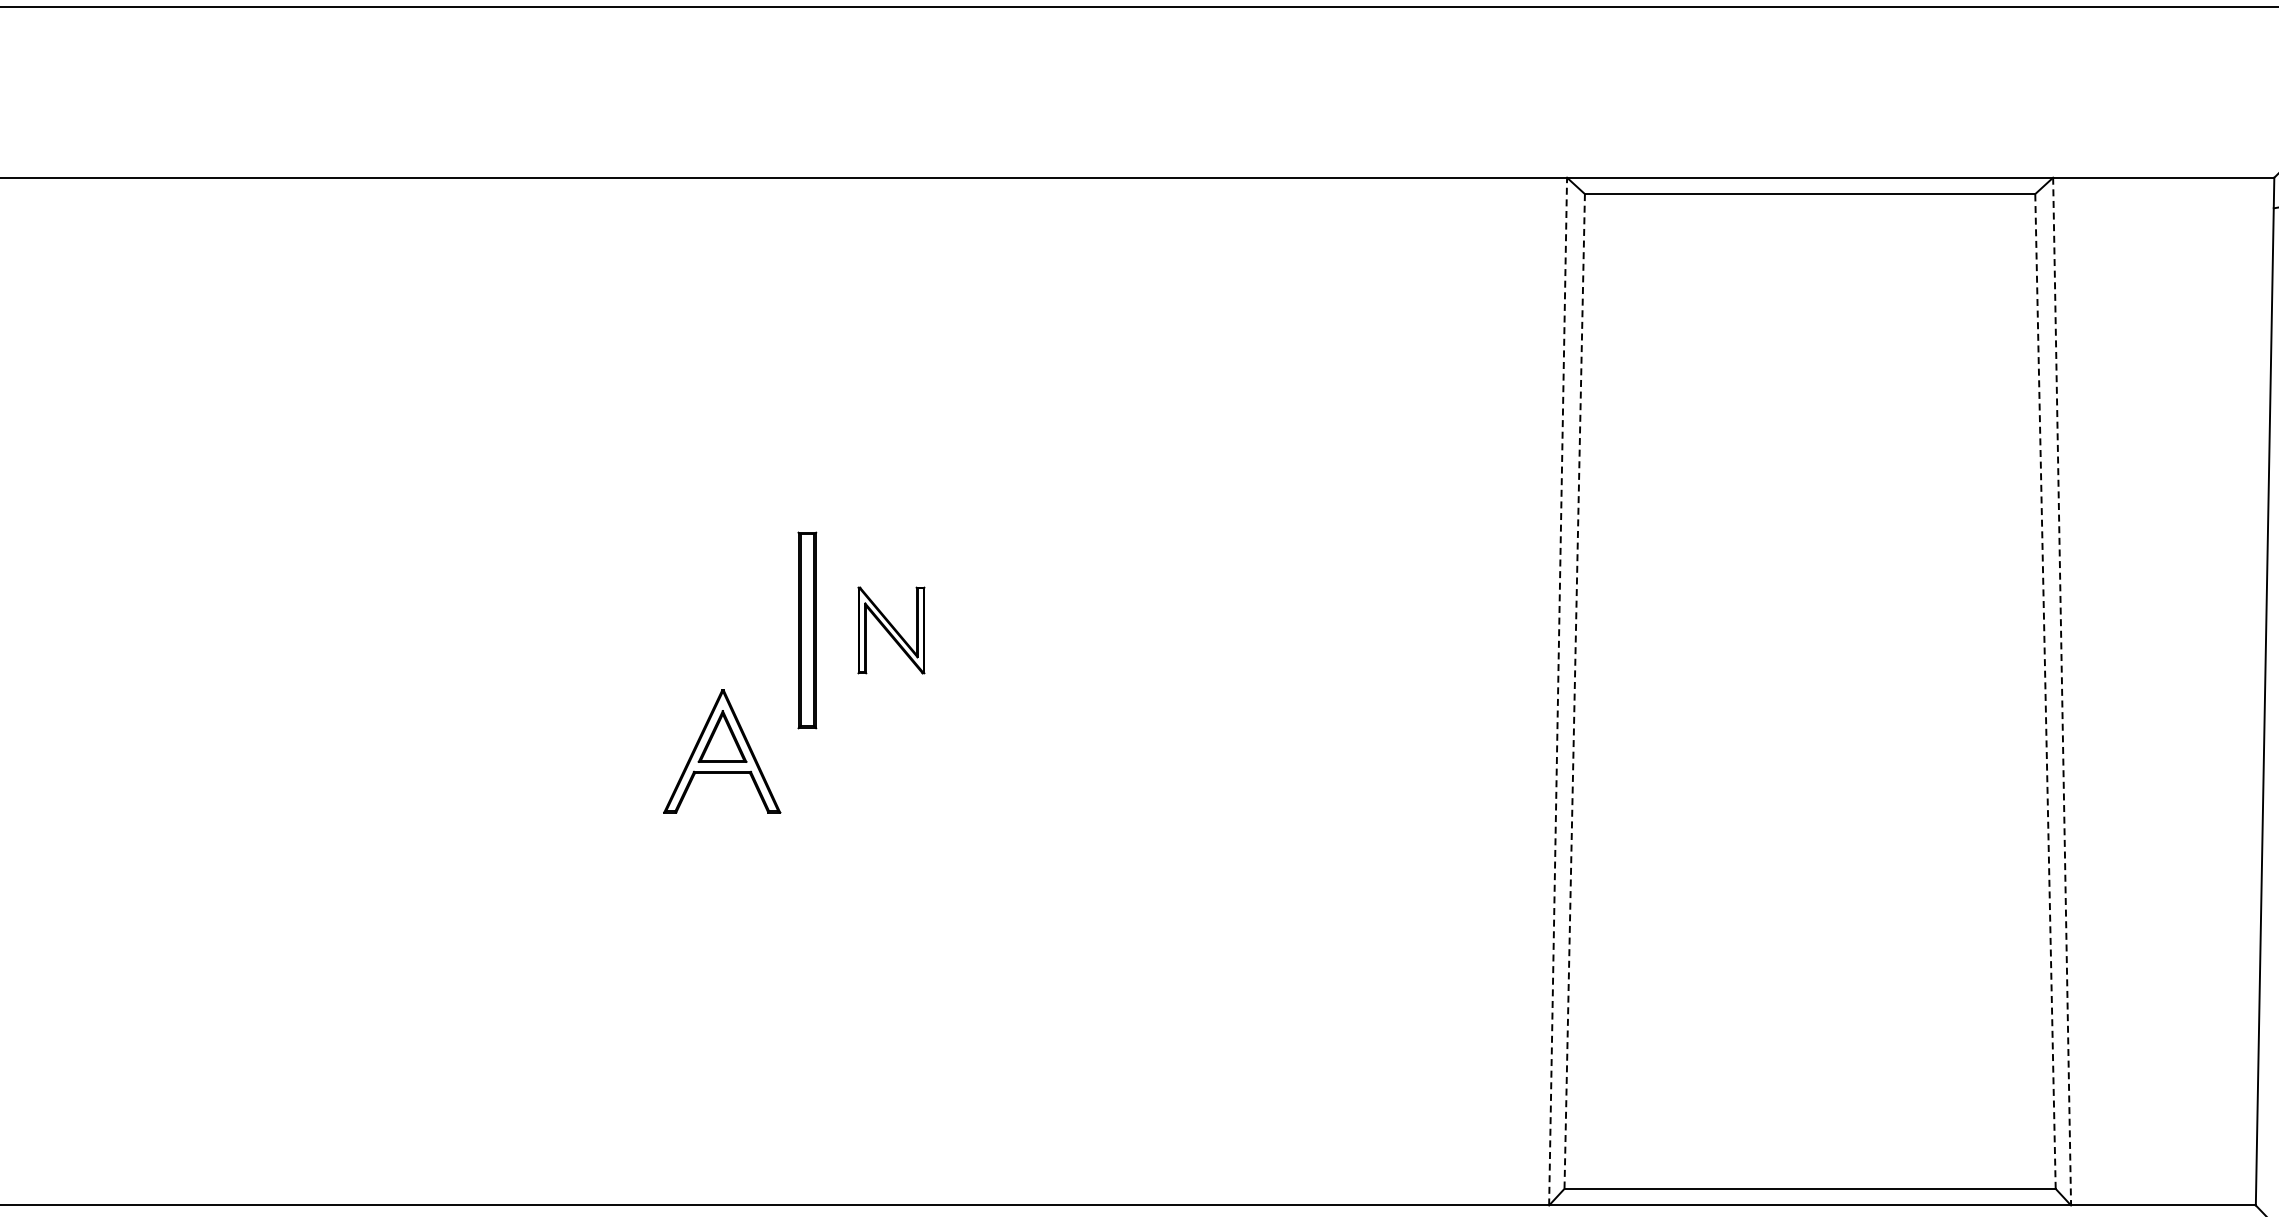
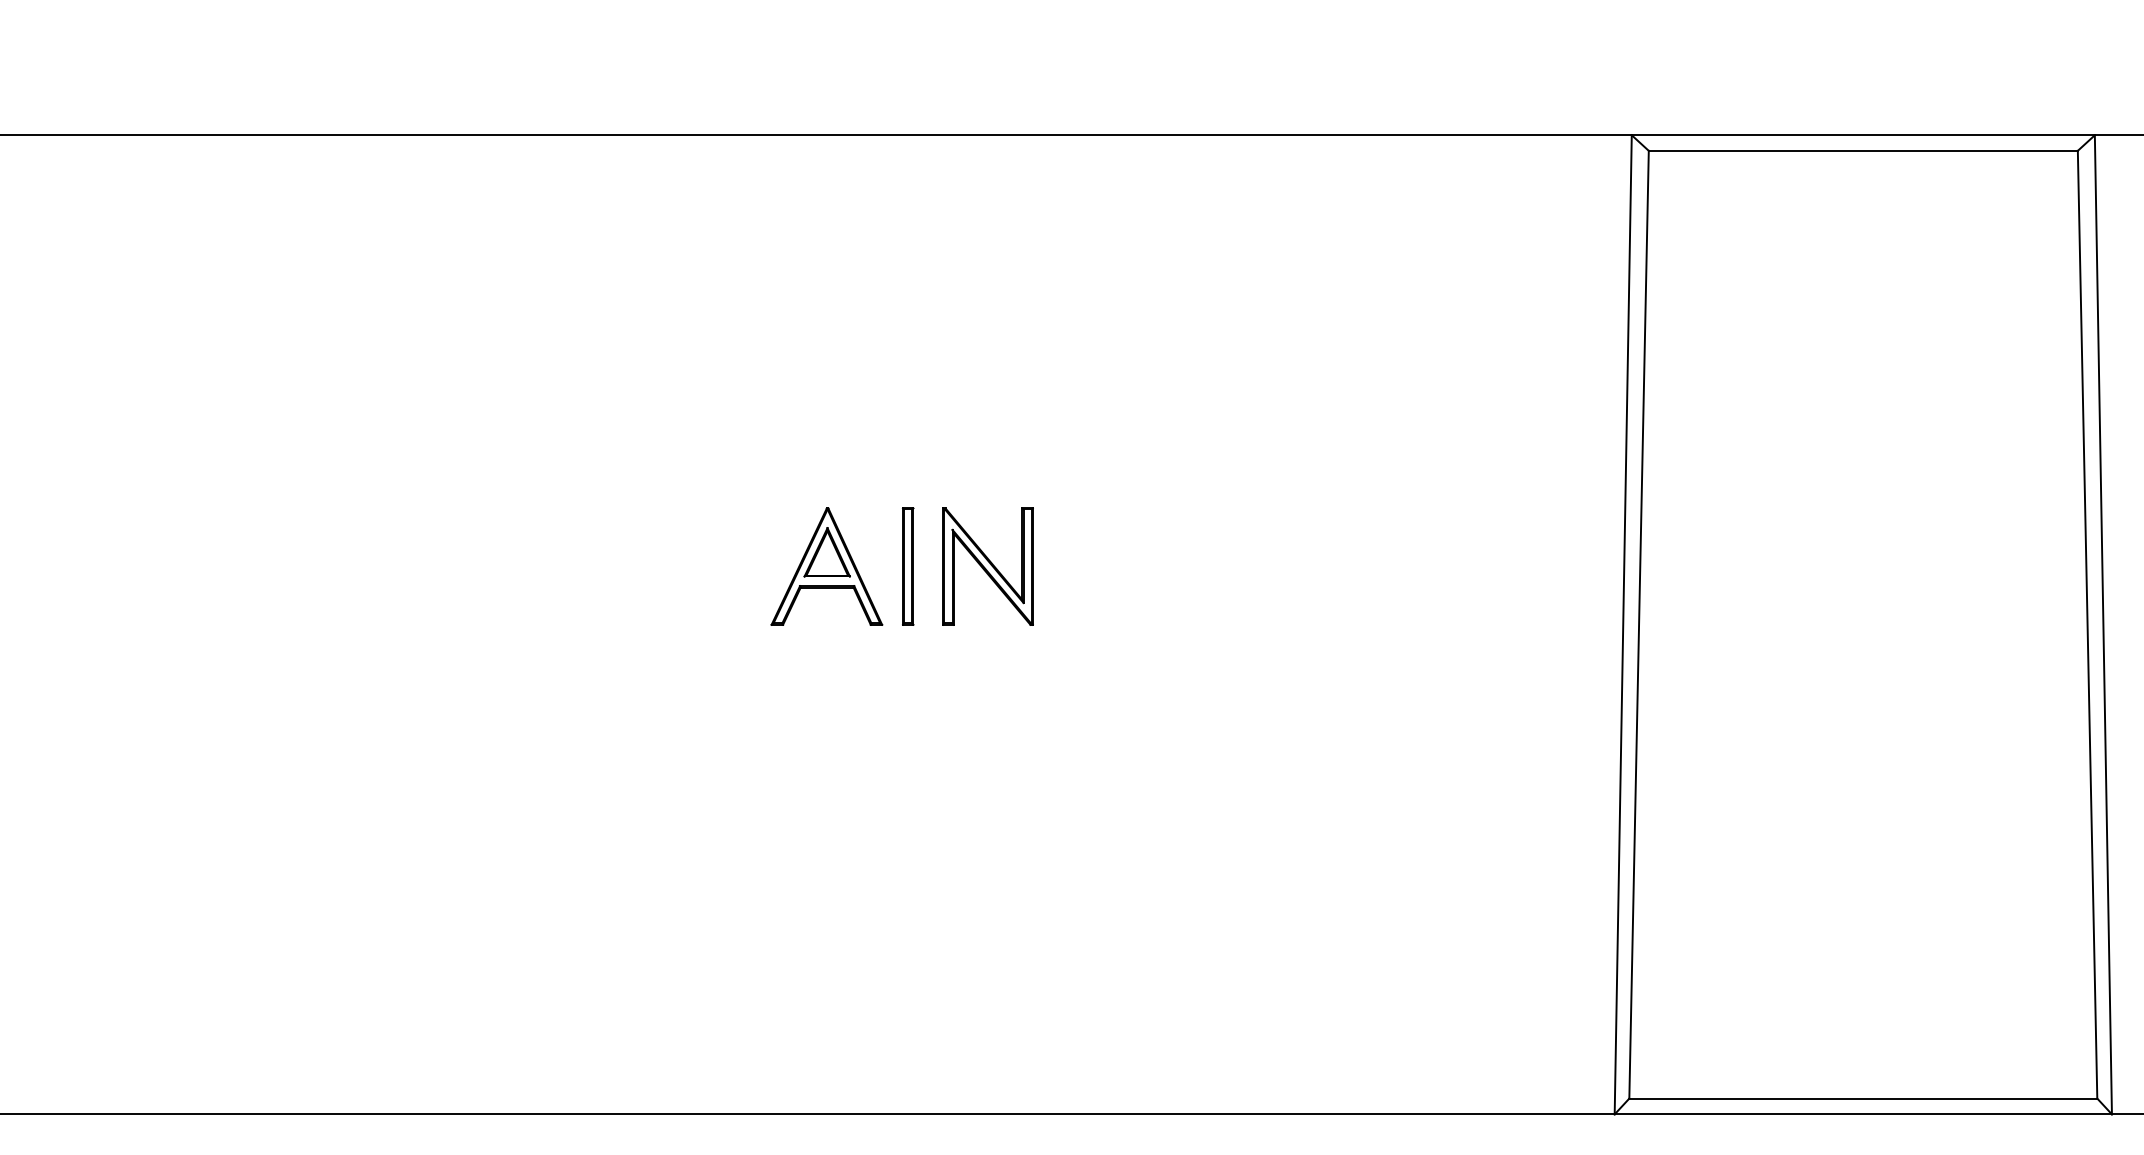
part: (807, 630) -> (908, 566), size x0.62
part: (891, 630) -> (988, 566), size x1.43
line: (2045, 690) -> (2087, 623), dashed -> solid
line: (1558, 691) -> (1623, 624), dashed -> solid
line: (1574, 691) -> (1638, 624), dashed -> solid
line: (2062, 691) -> (2103, 624), dashed -> solid
part: (722, 751) -> (827, 566), moved

